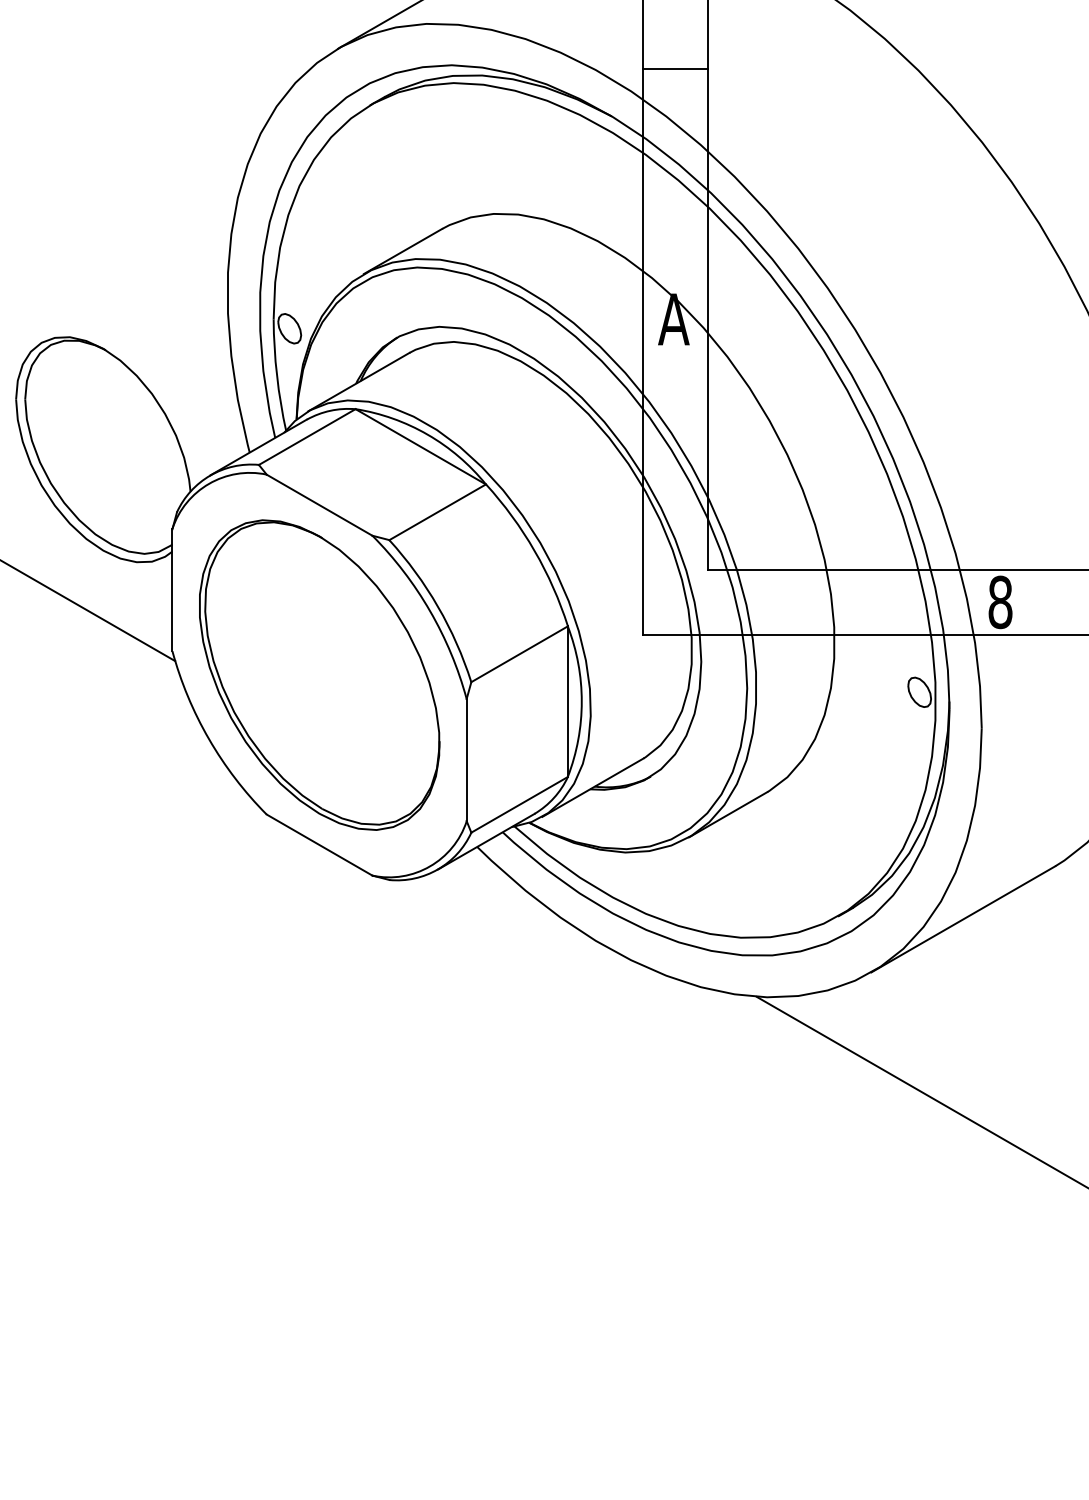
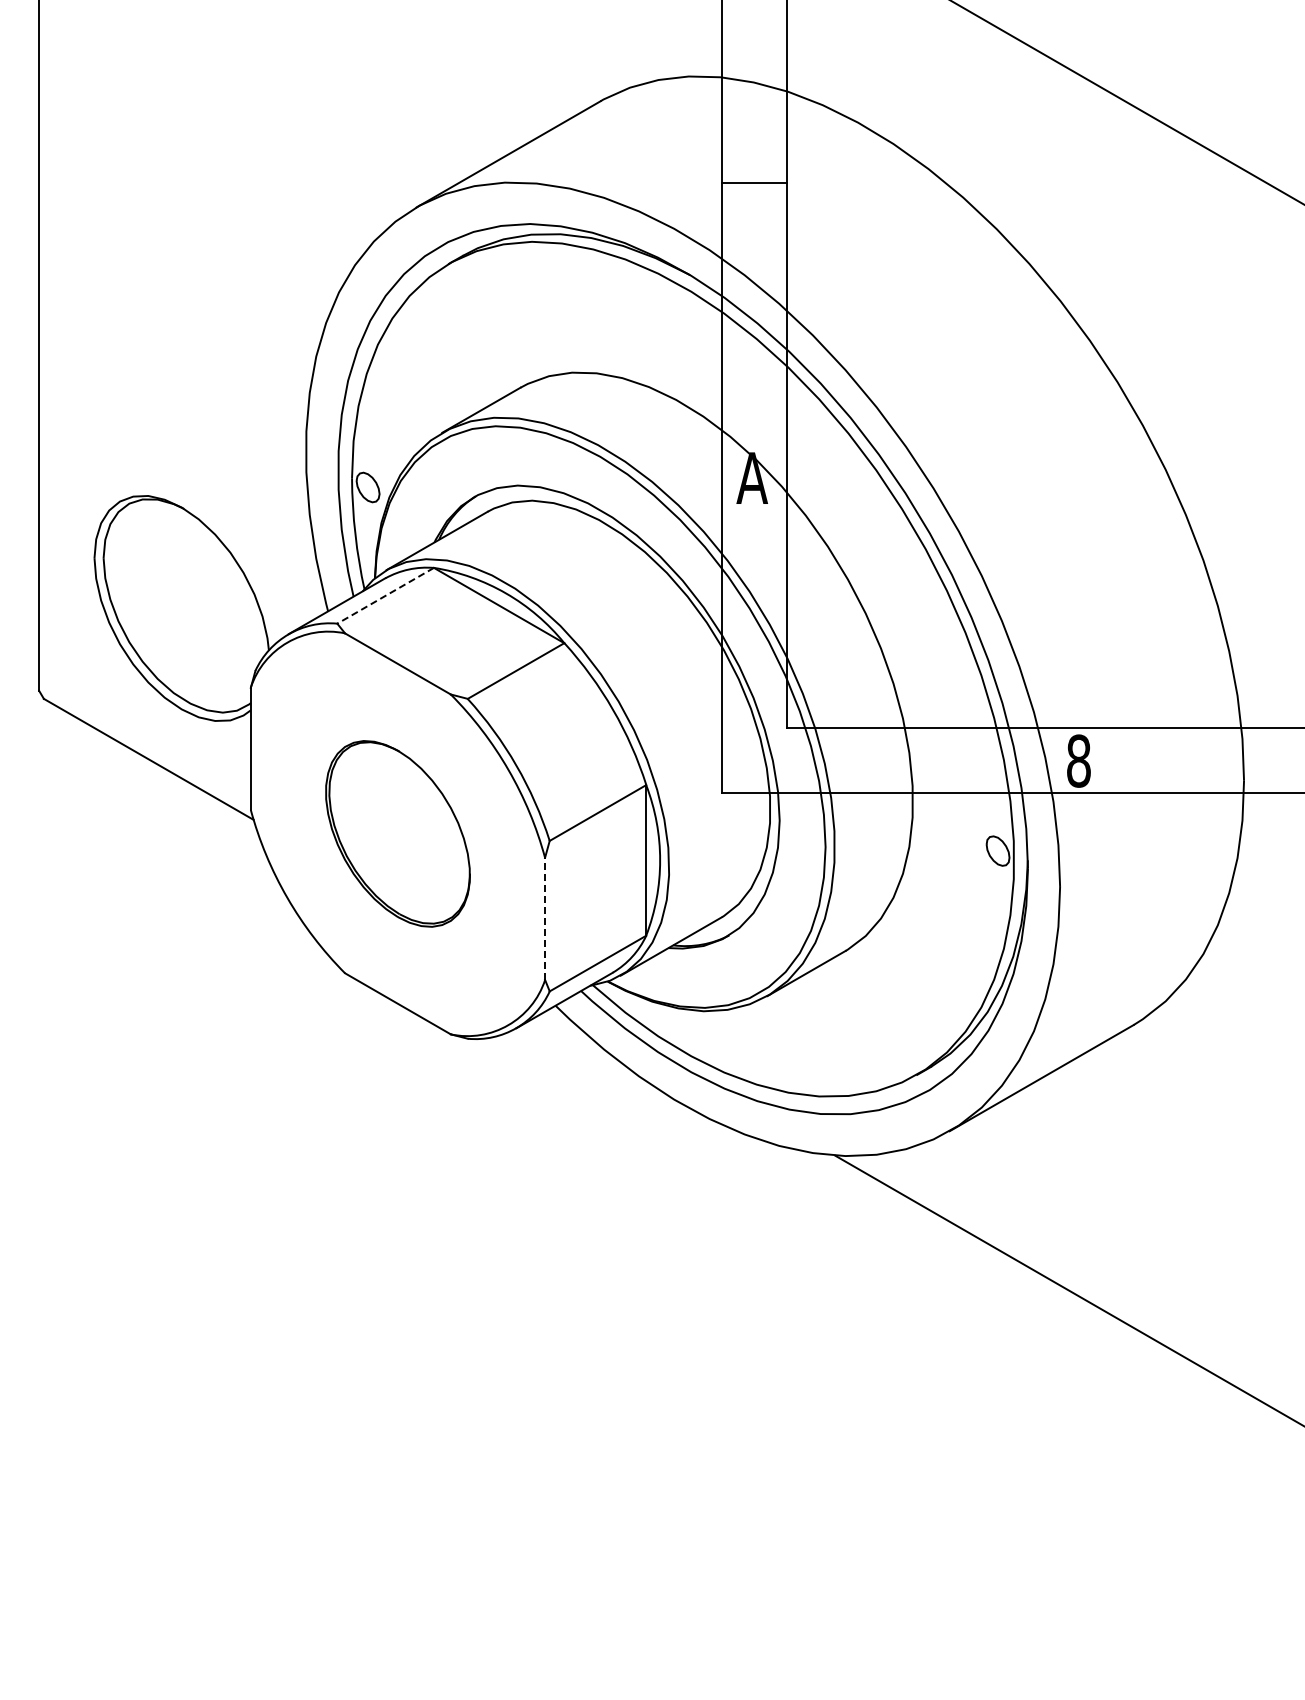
line: (675, 68) -> (753, 182), moved
line: (307, 436) -> (385, 595), solid -> dashed
part: (319, 674) -> (397, 833), size x0.6
line: (467, 759) -> (545, 918), solid -> dashed

